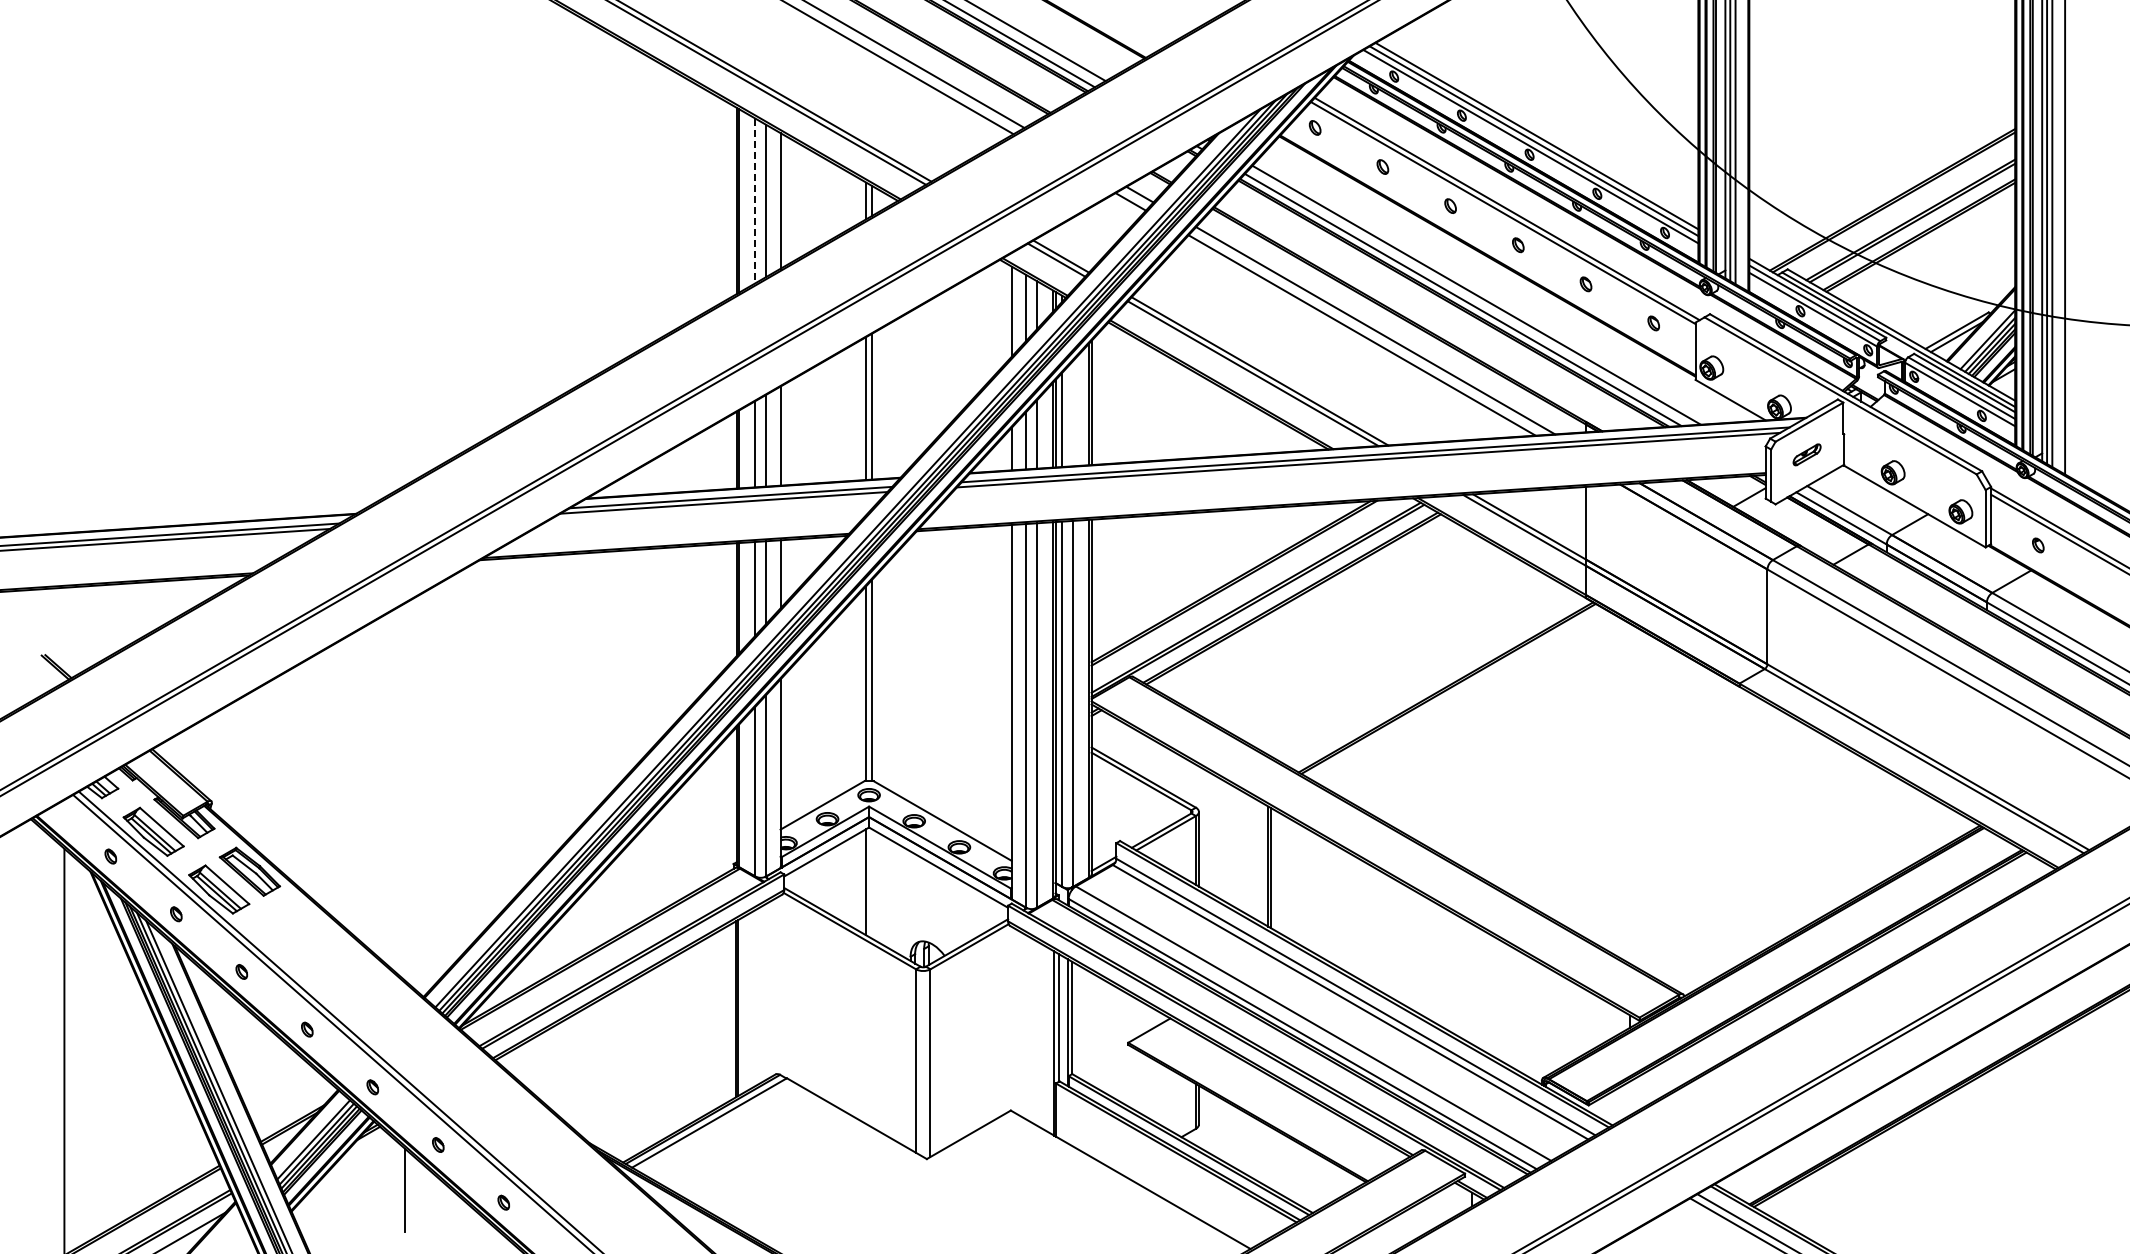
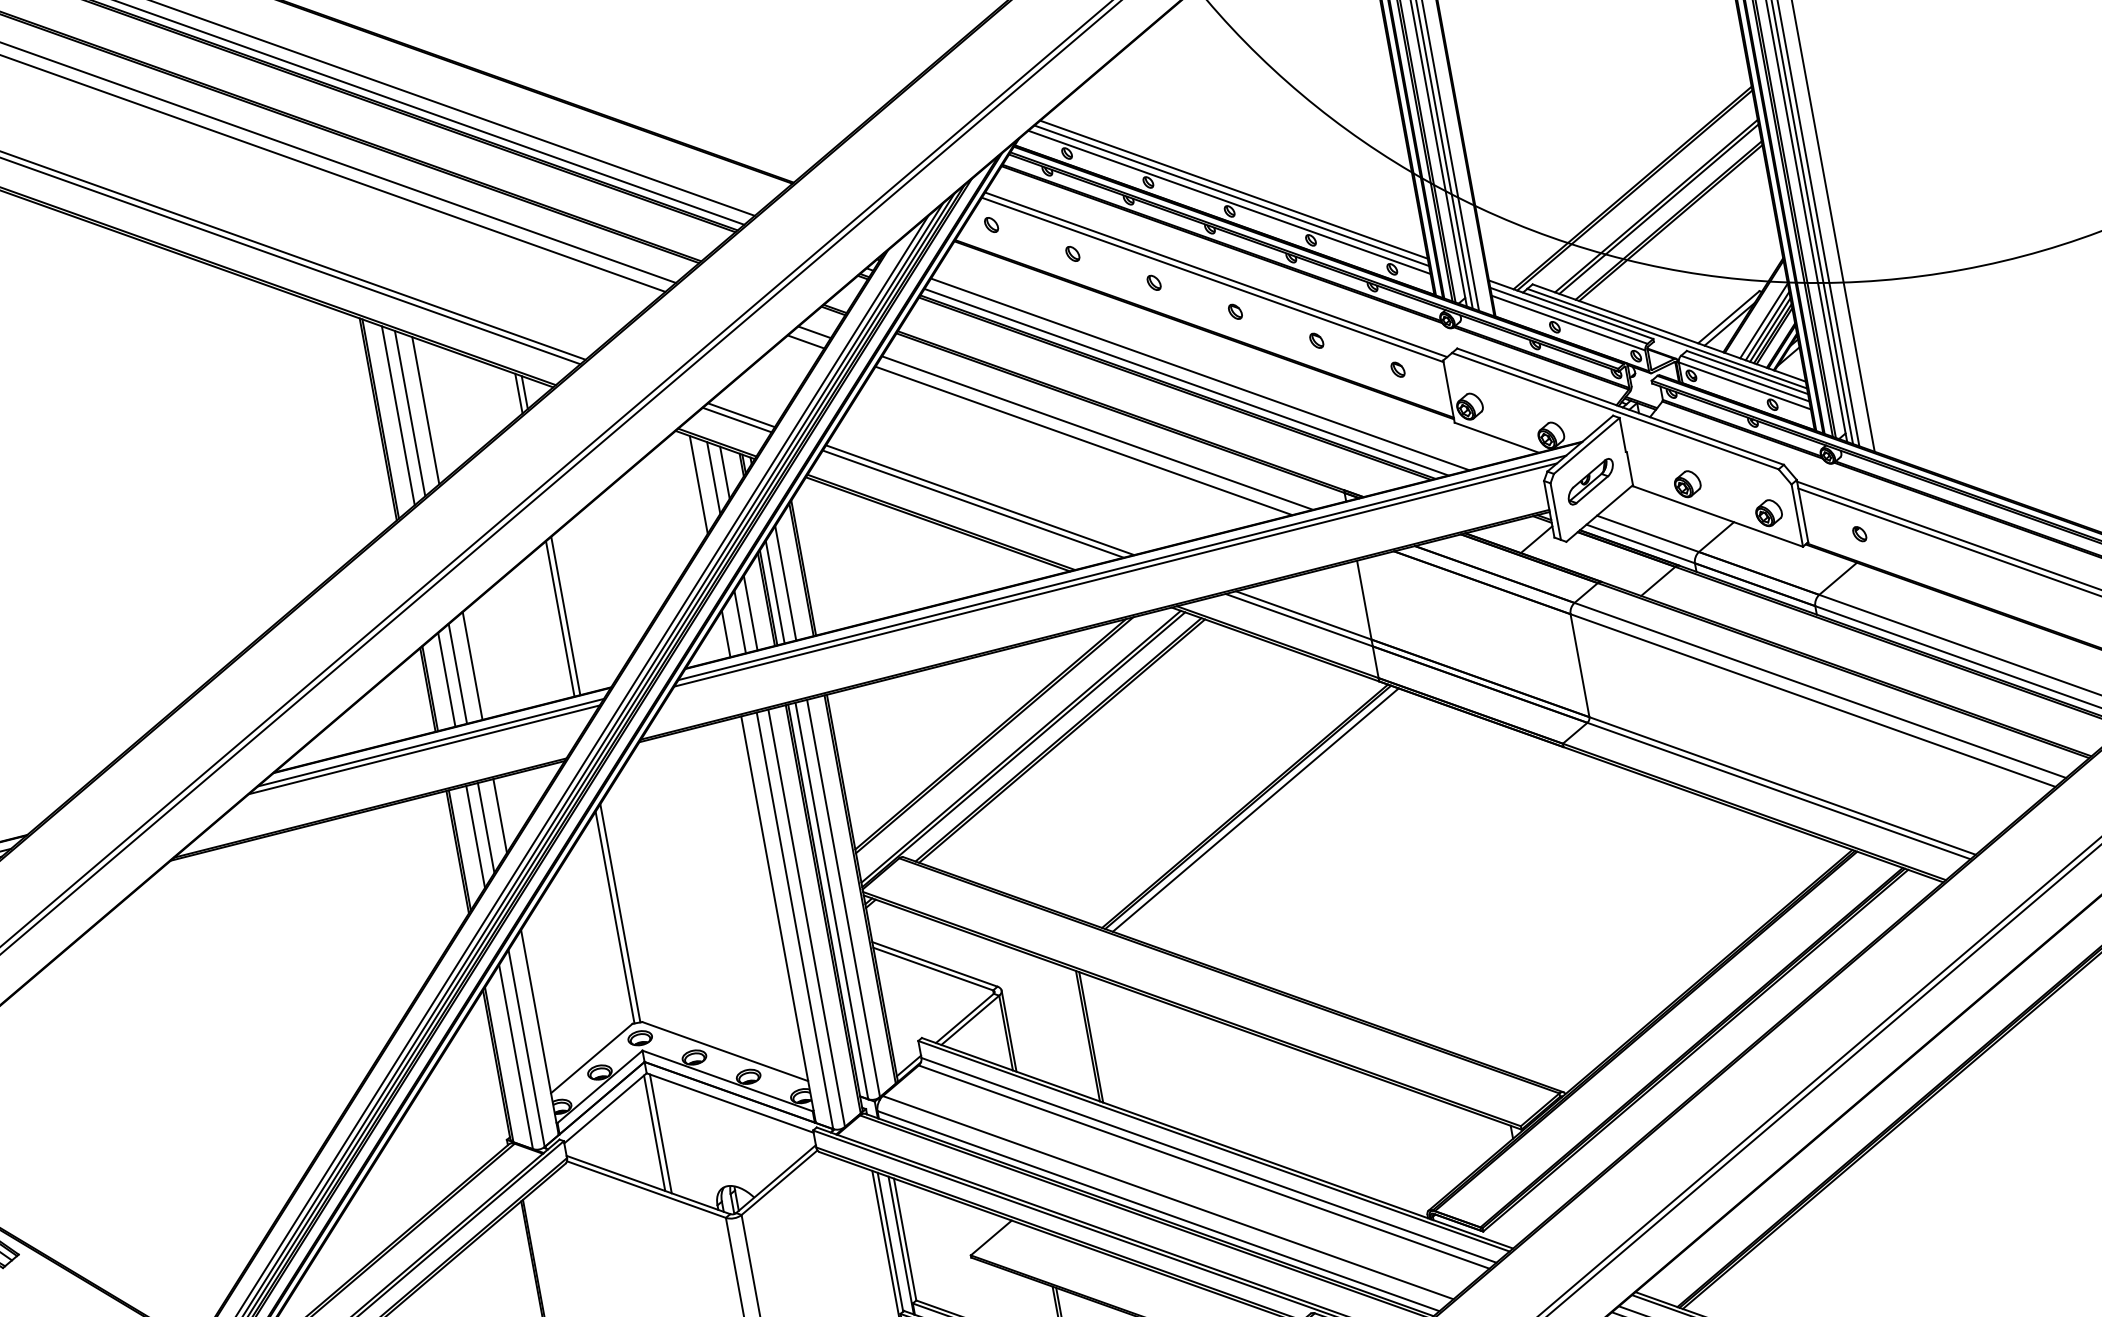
line: (755, 201) -> (398, 416), dashed -> solid
line: (1073, 413) -> (786, 583), added
part: (1806, 454) -> (1589, 481), size x1.67
line: (1454, 692) -> (1255, 810), added
line: (871, 883) -> (660, 1133), added

